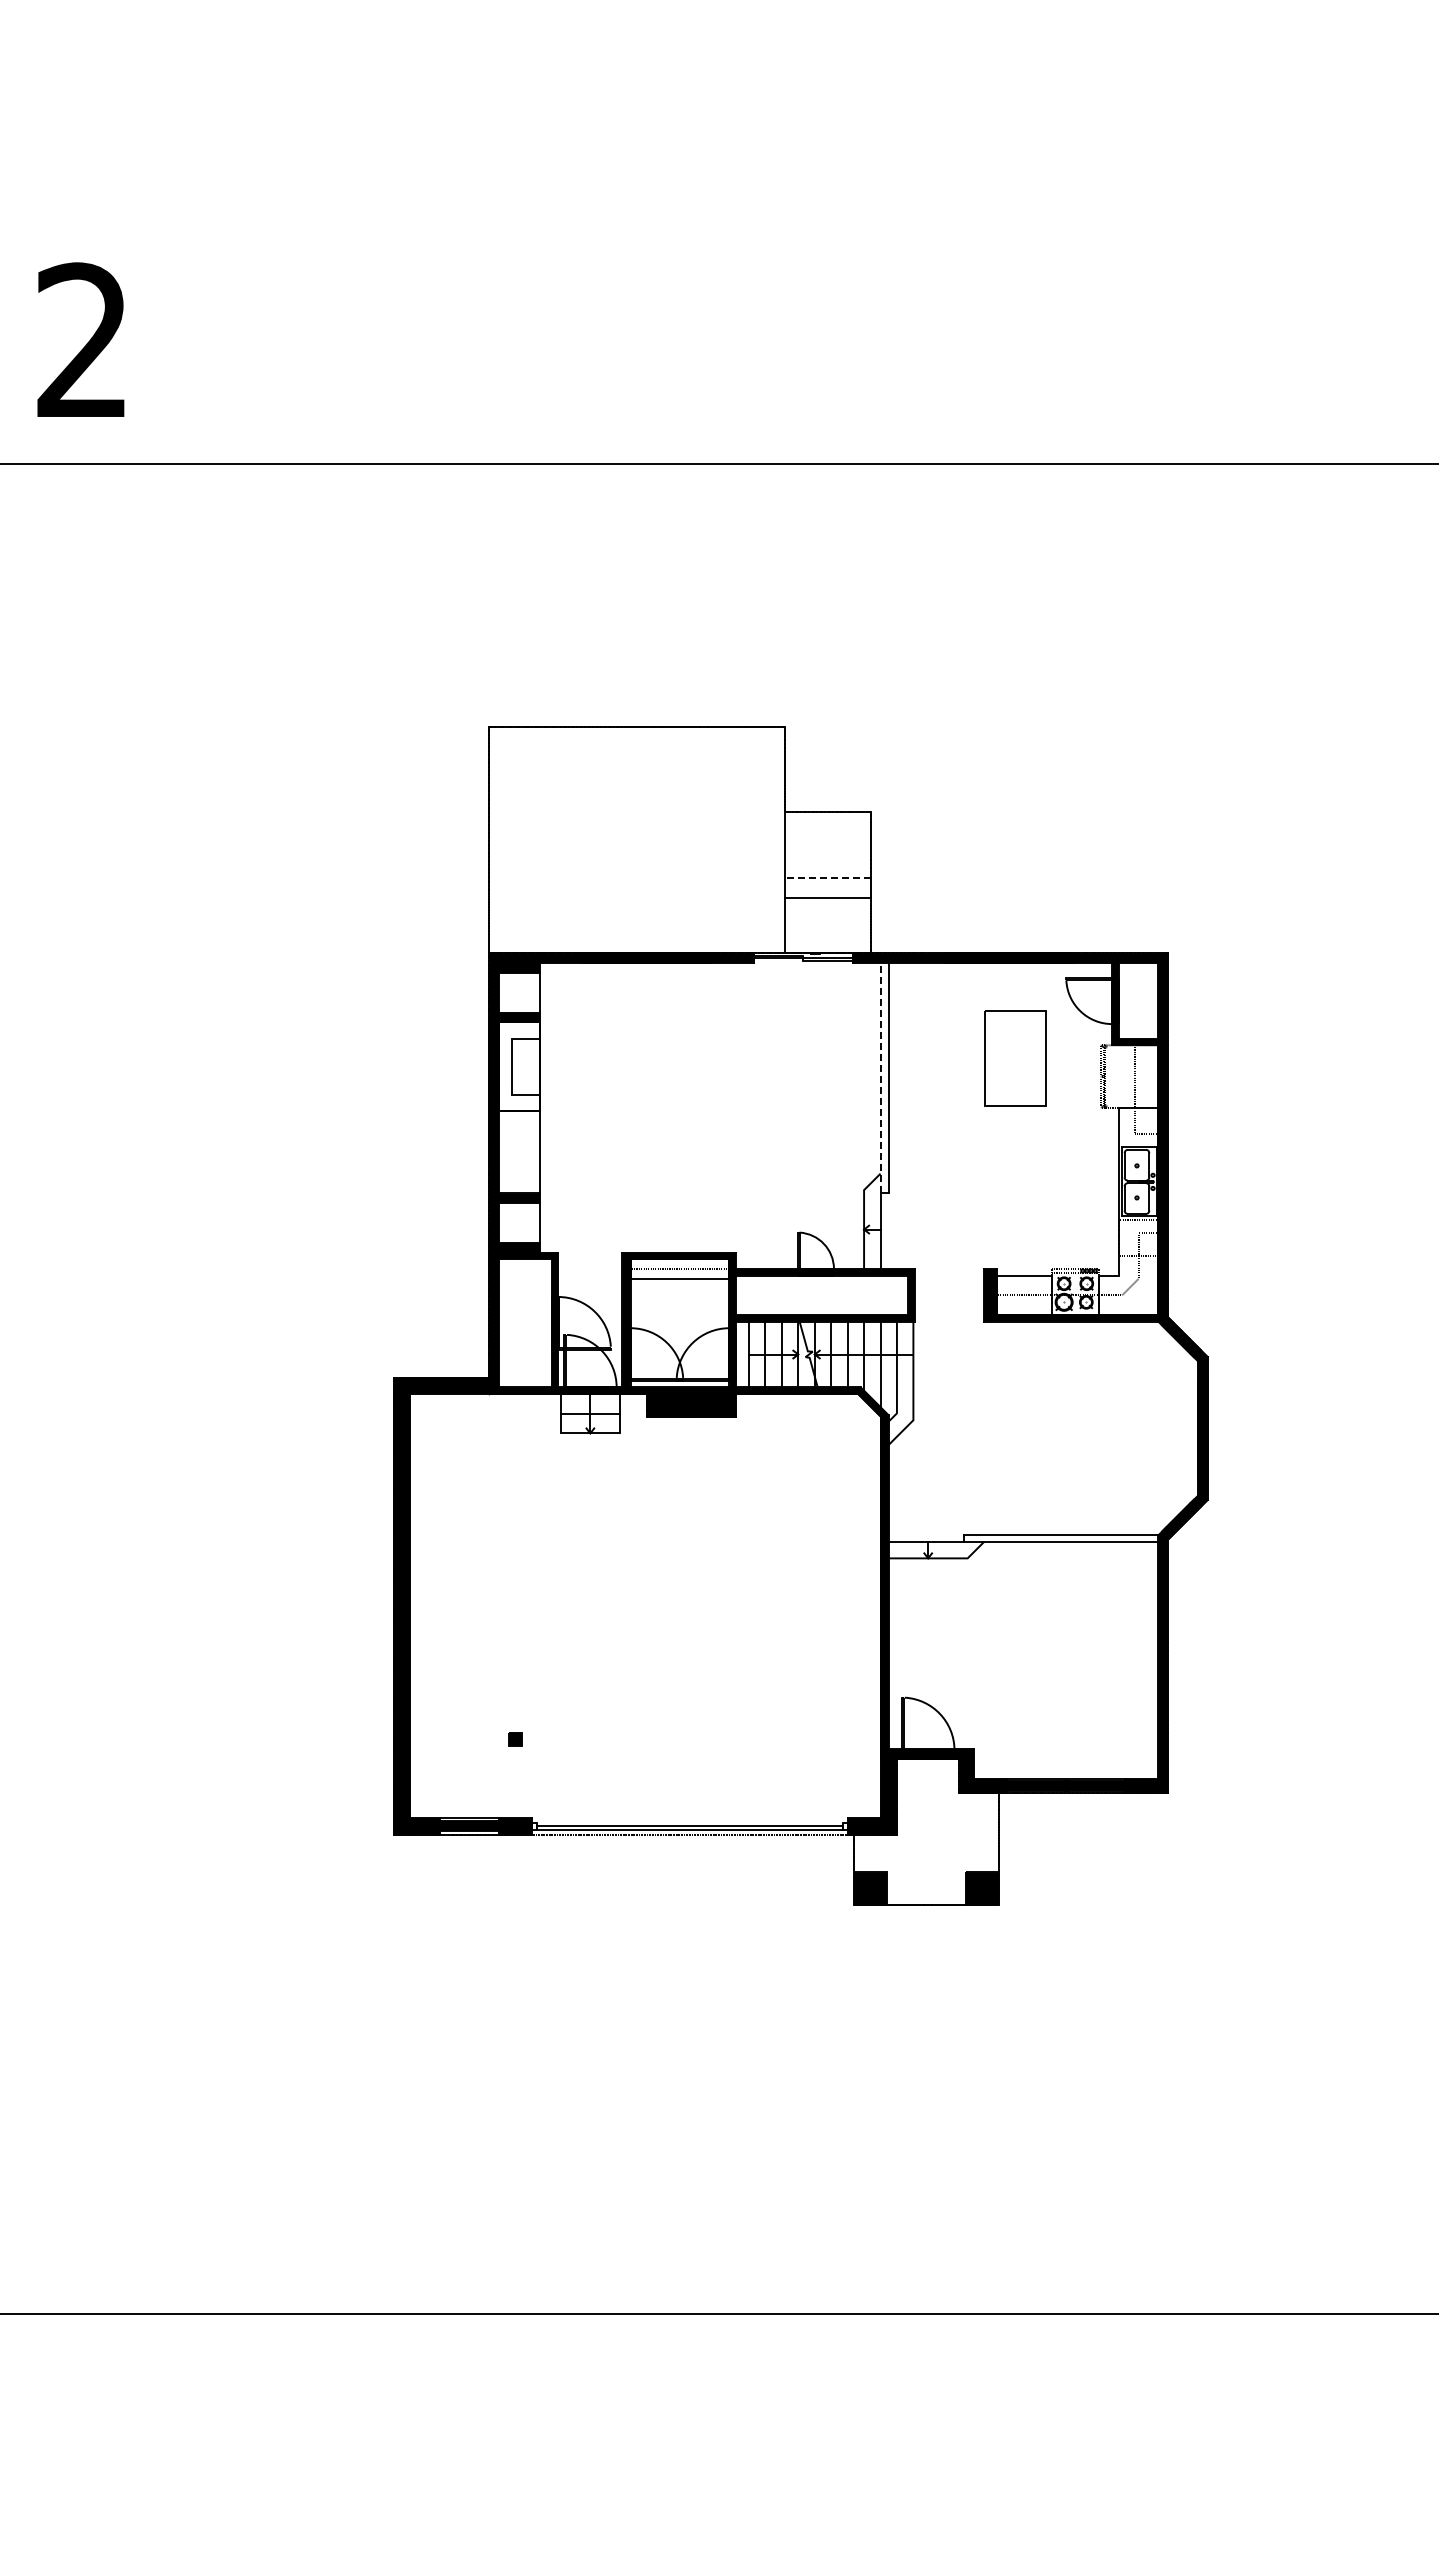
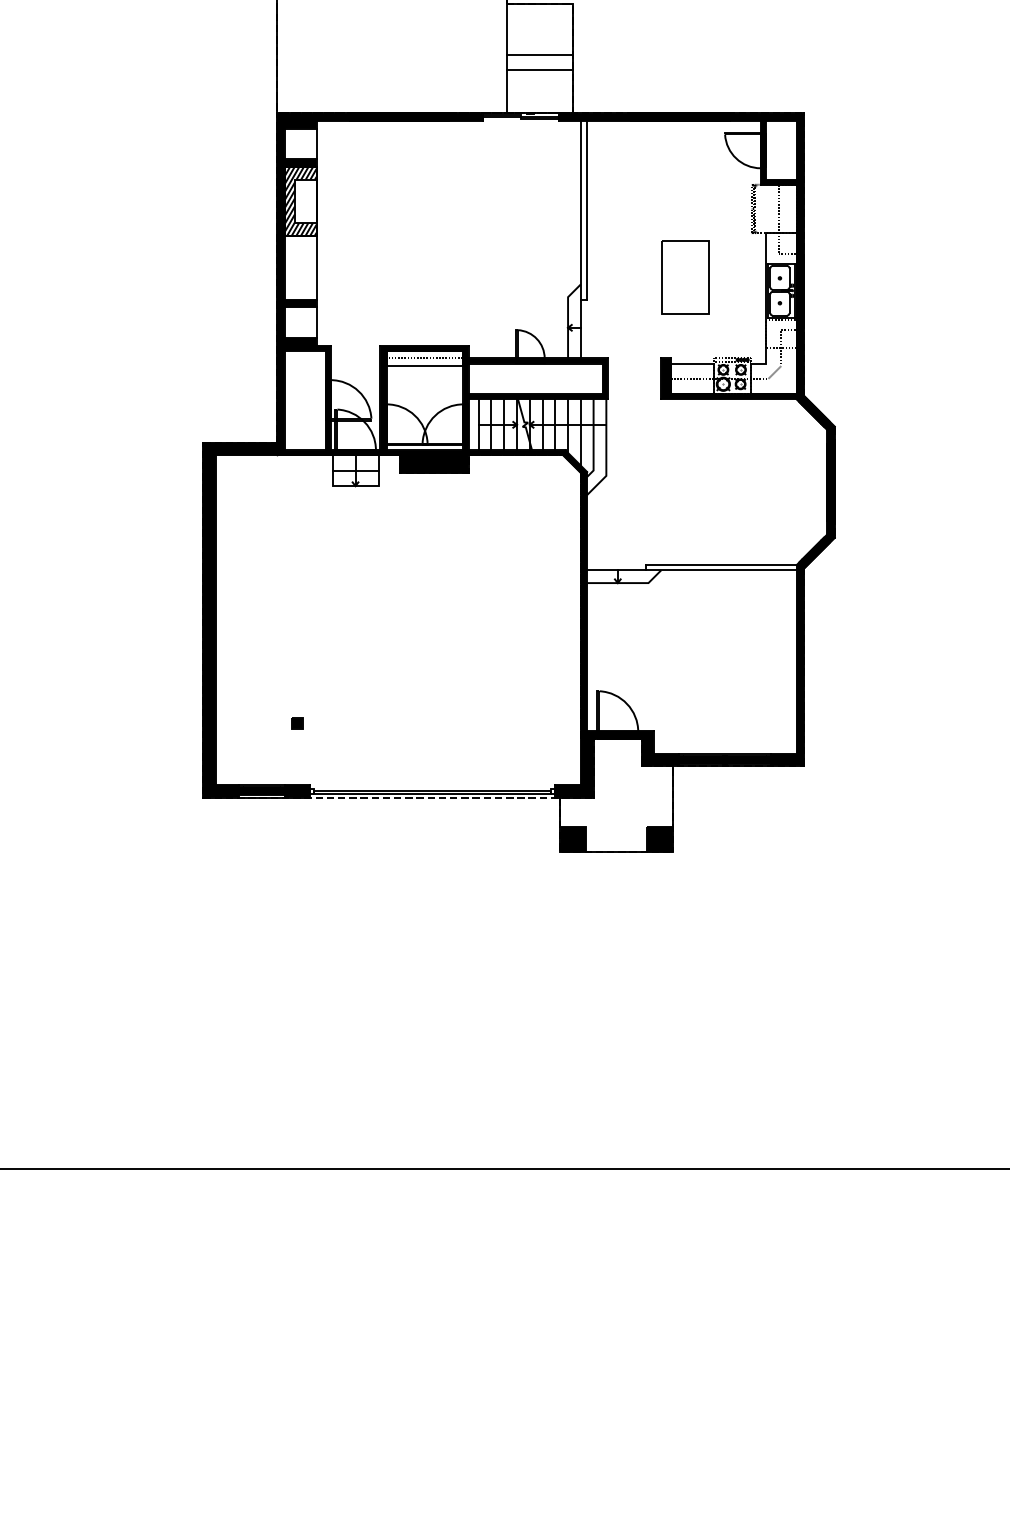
line: (827, 877) -> (539, 54), dashed -> solid
part: (1015, 1058) -> (685, 277), moved
hatch: (519, 1066) -> (300, 201), added
line: (880, 1077) -> (580, 209), dashed -> solid

